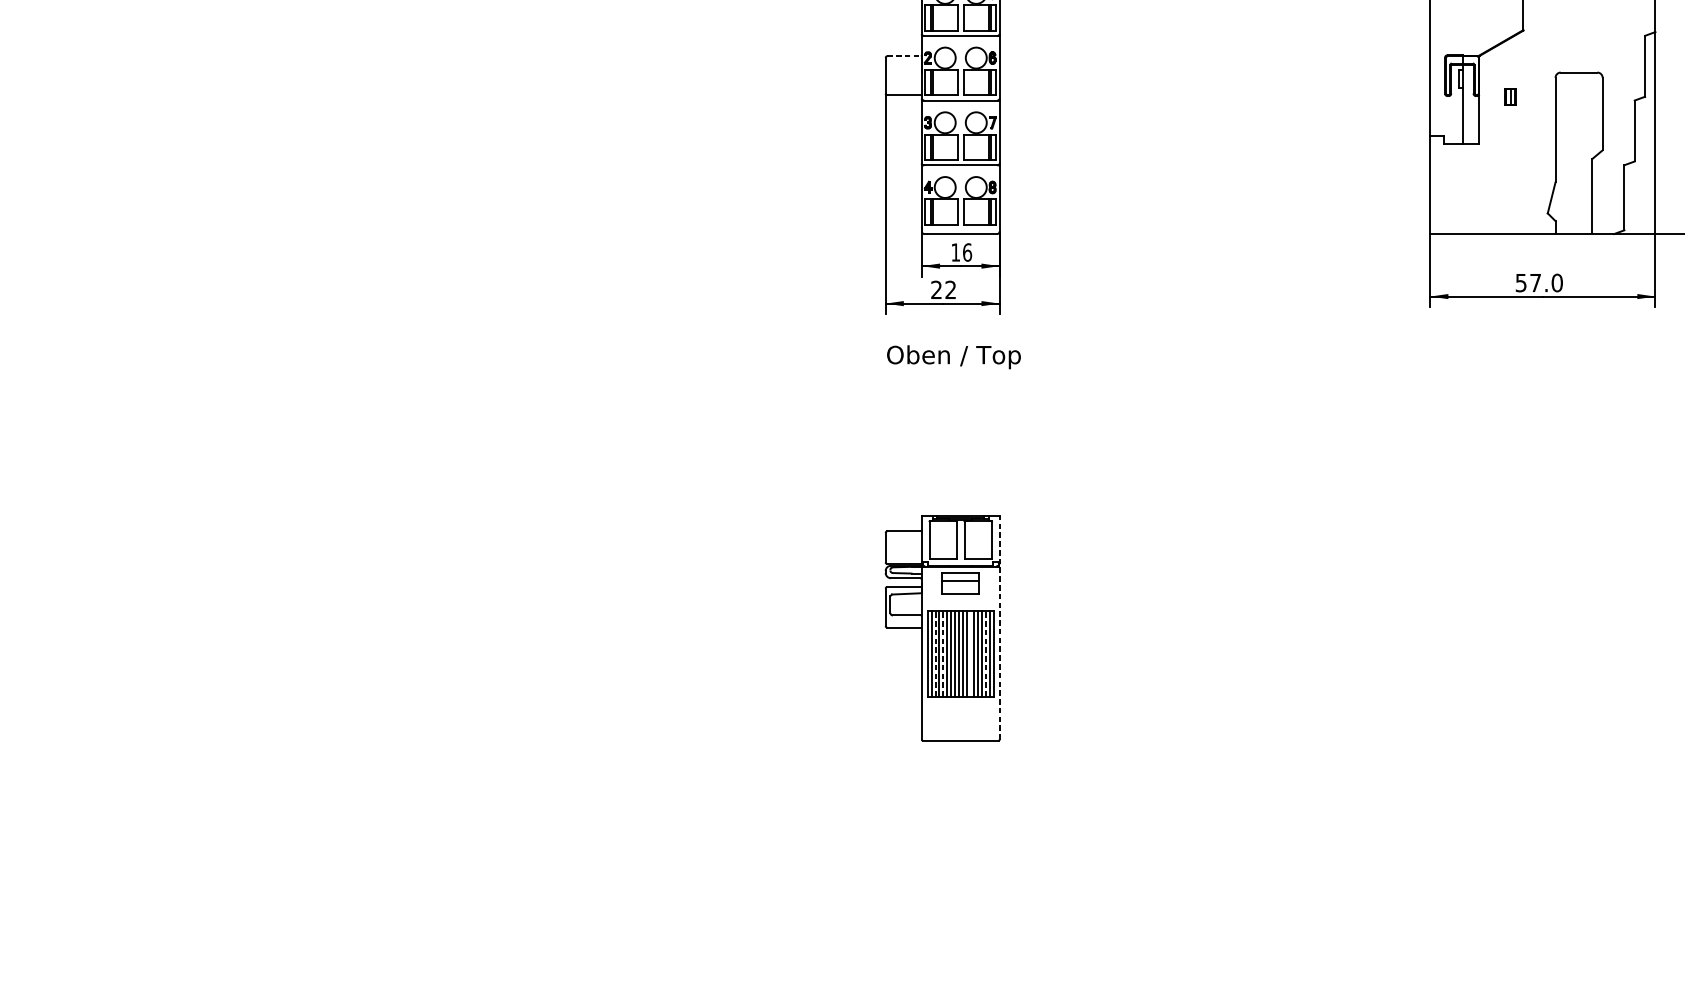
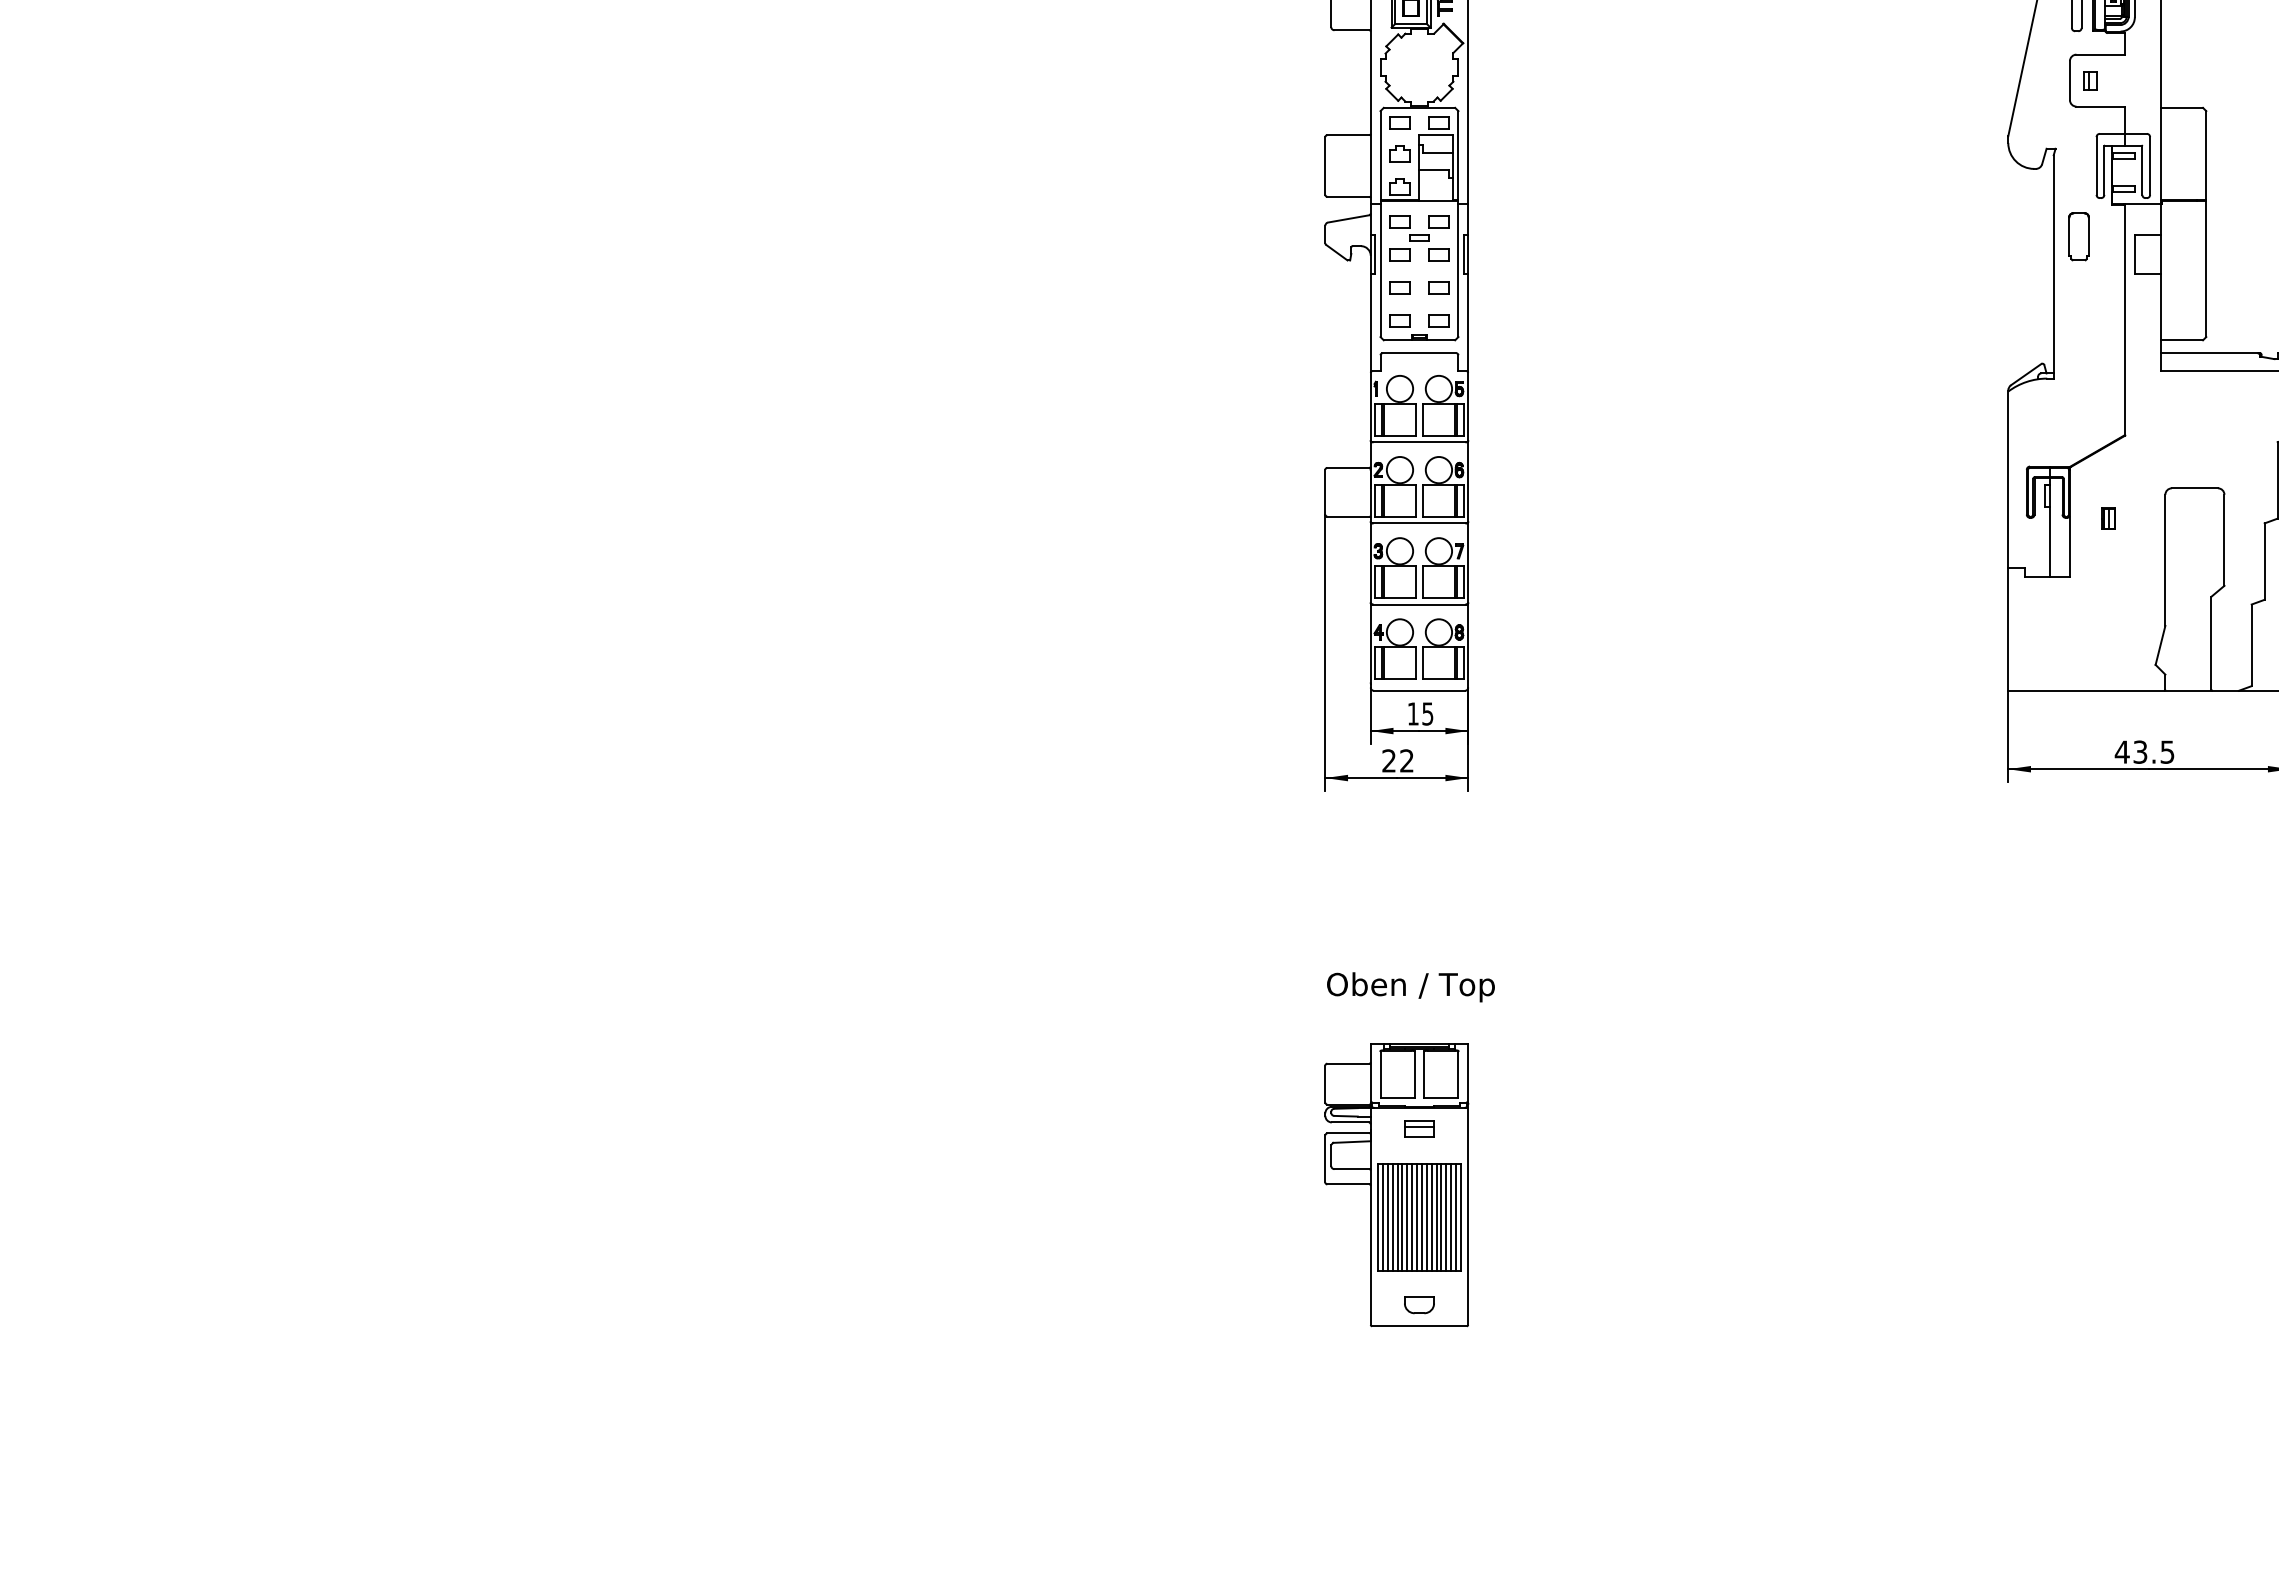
line: (904, 55) -> (1349, 467), dashed -> solid
text: (967, 252) -> (1427, 713), 16 -> 15
text: (1538, 282) -> (2144, 751), 57.0 -> 43.5
text: (953, 357) -> (1410, 987), moved
part: (960, 583) -> (1419, 1128), size x0.62
line: (999, 627) -> (1468, 1184), dashed -> solid
line: (935, 654) -> (1387, 1217), dashed -> solid
line: (943, 654) -> (1397, 1217), dashed -> solid
line: (970, 654) -> (1431, 1217), added
line: (986, 654) -> (1451, 1217), dashed -> solid
part: (960, 724) -> (1419, 1305), added

